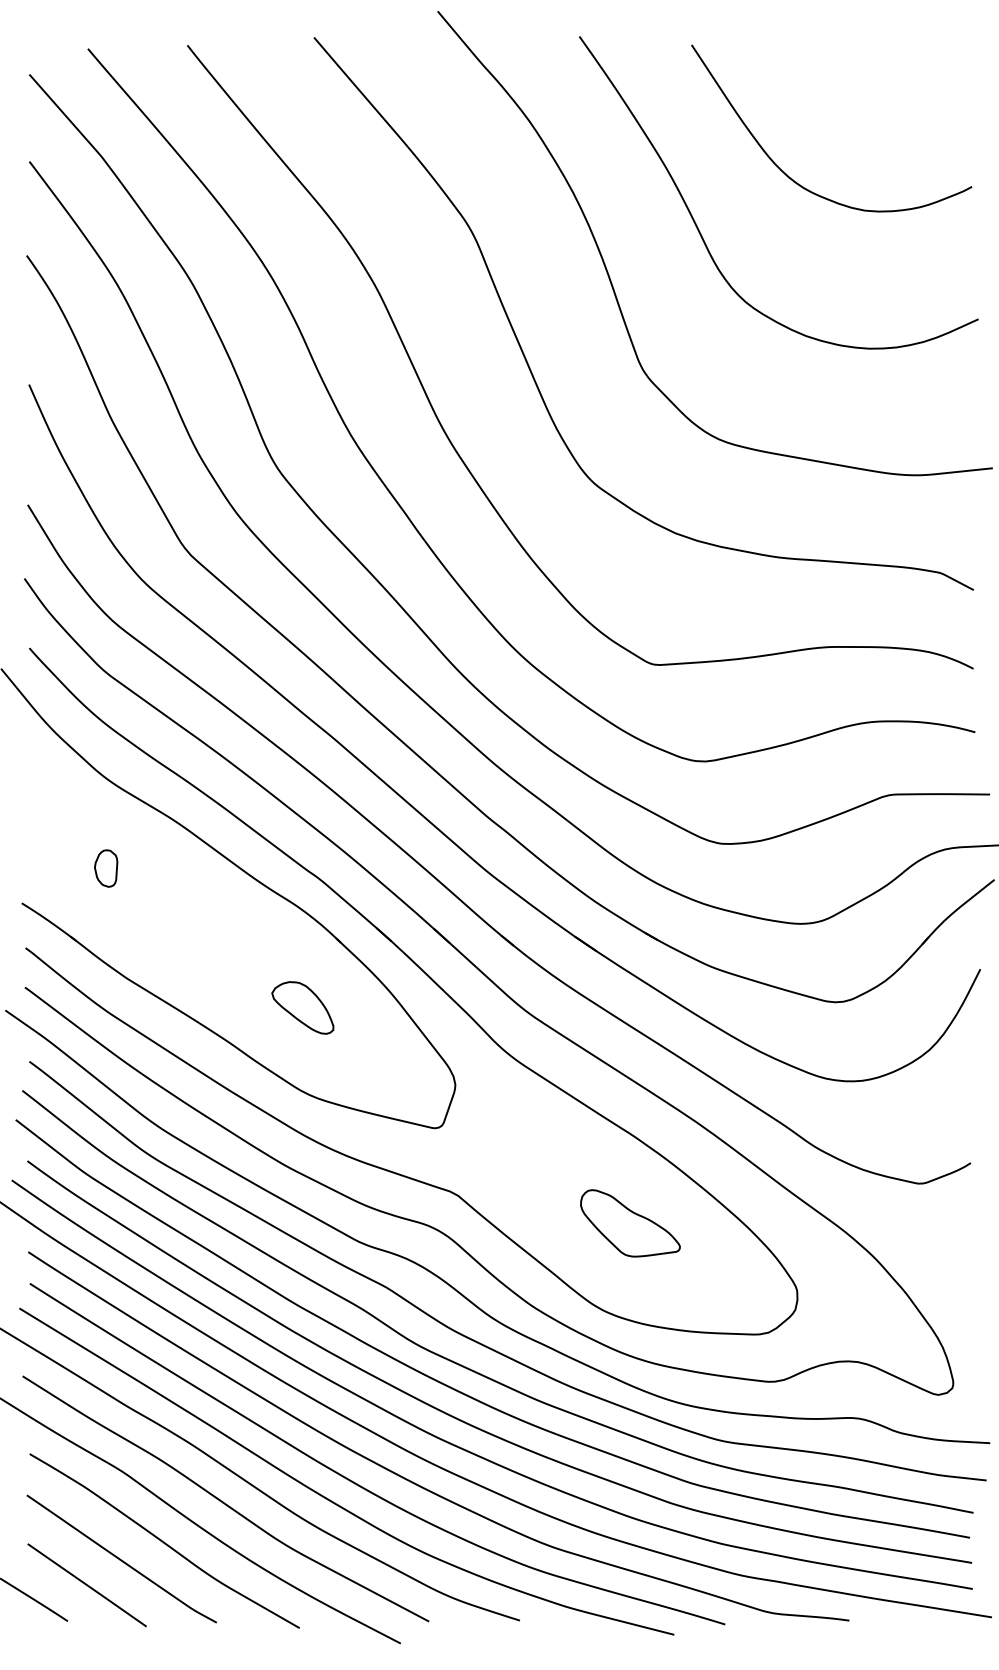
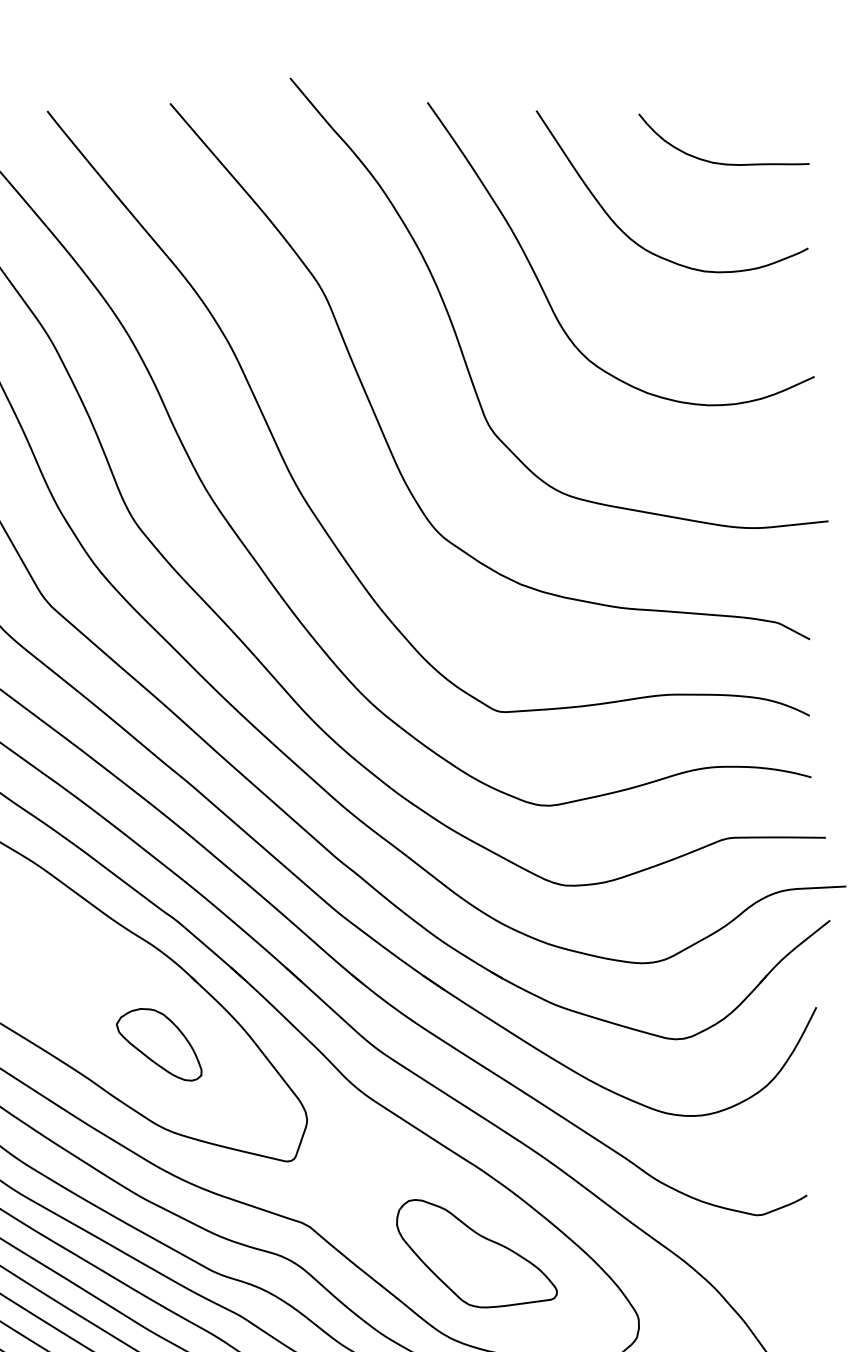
curve: (882, 98) -> (721, 162), added
part: (302, 1007) -> (158, 1044), size x1.43
part: (630, 1223) -> (477, 1253), size x1.67

